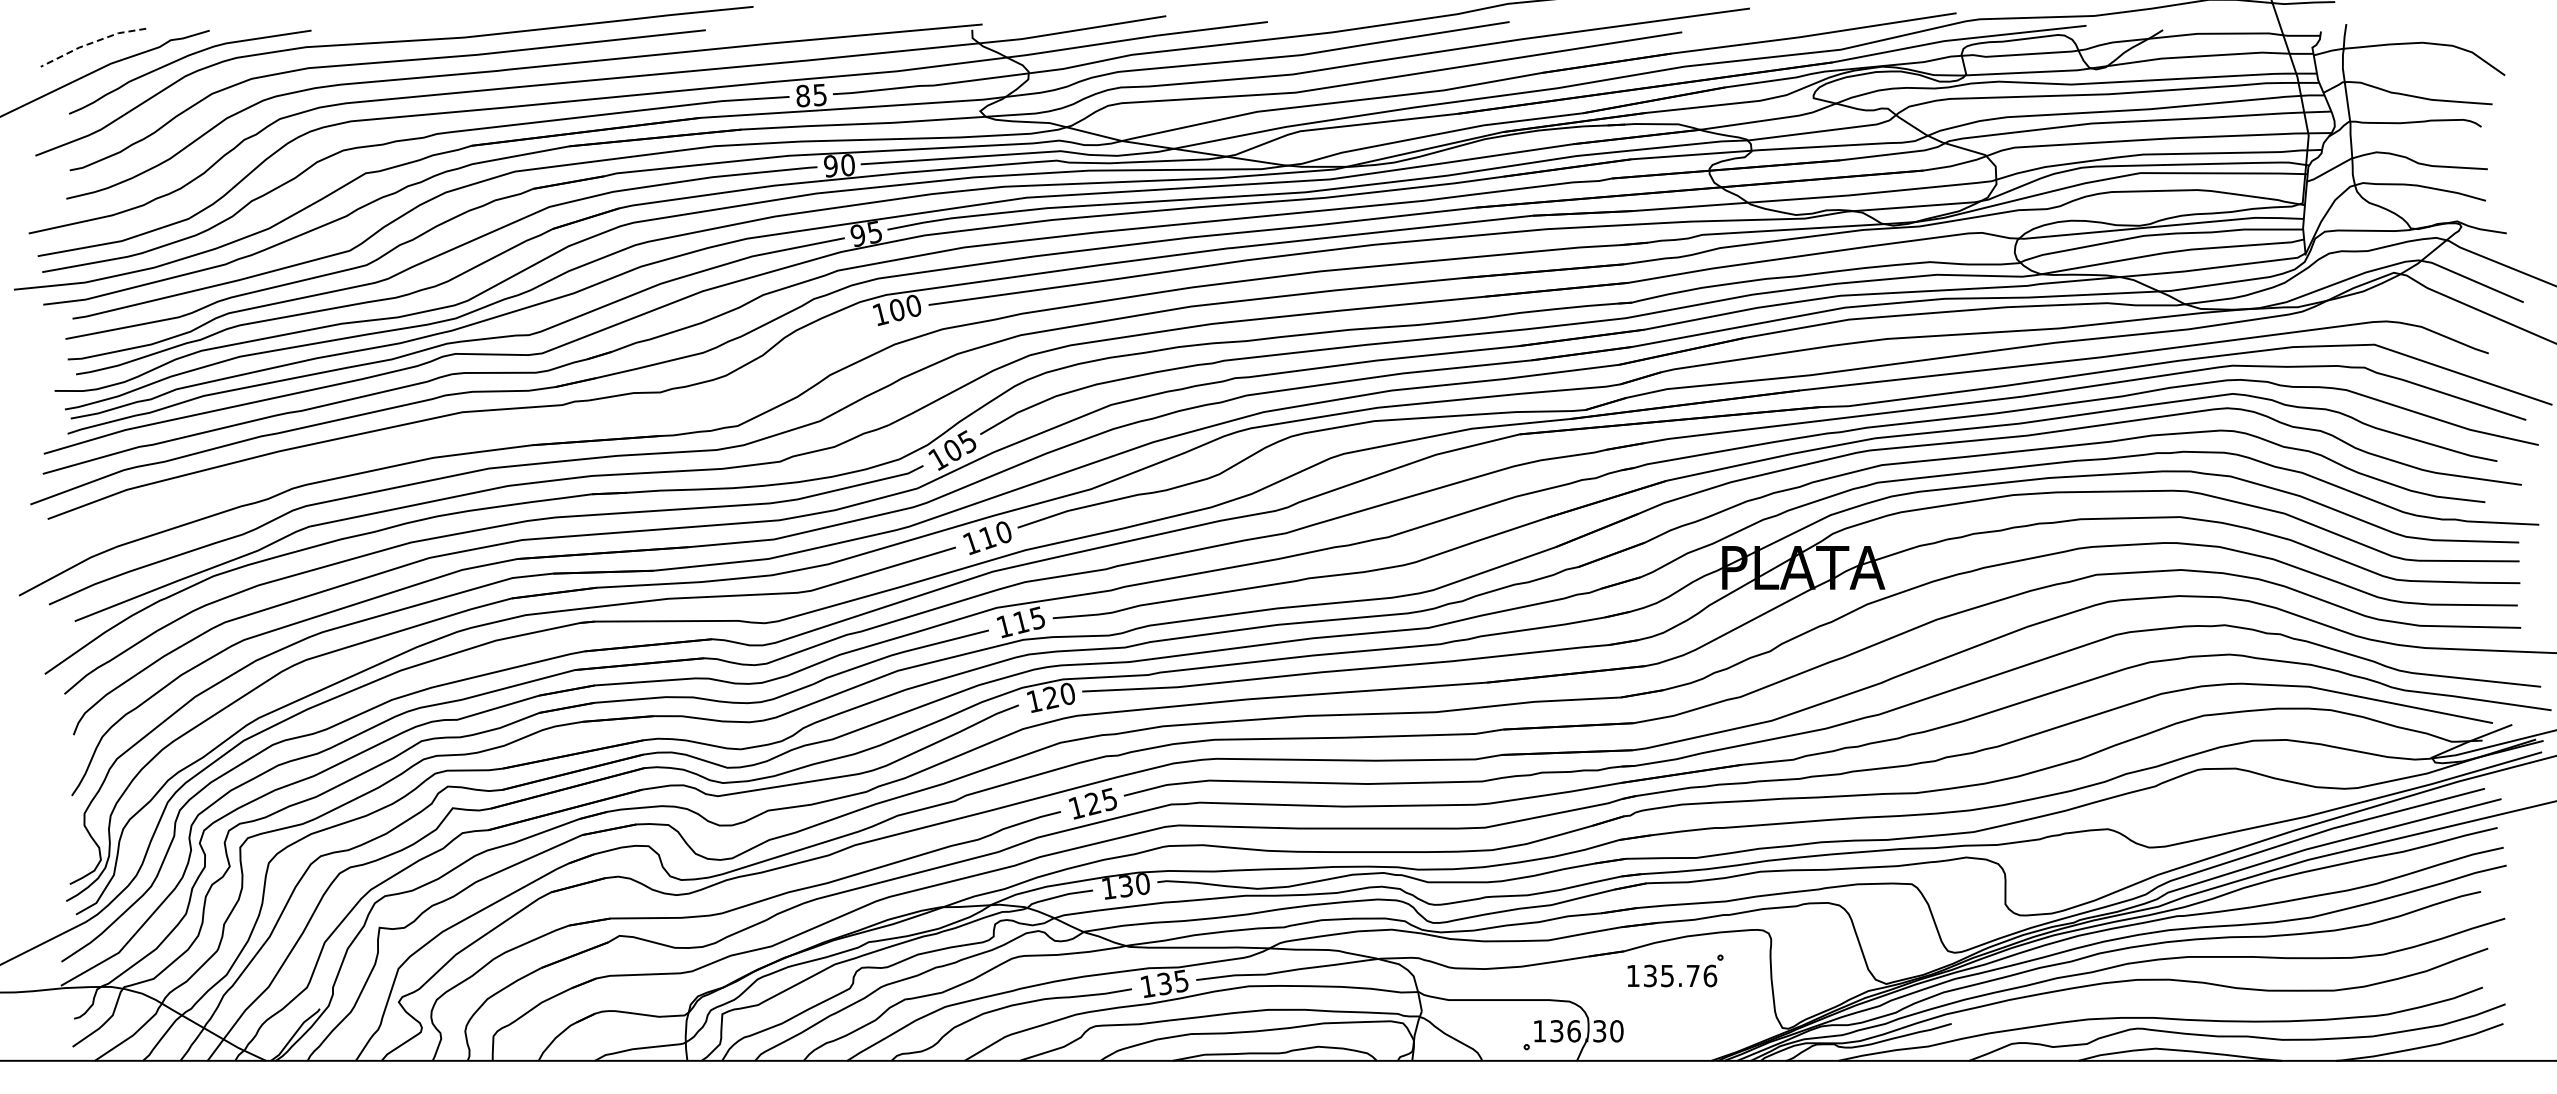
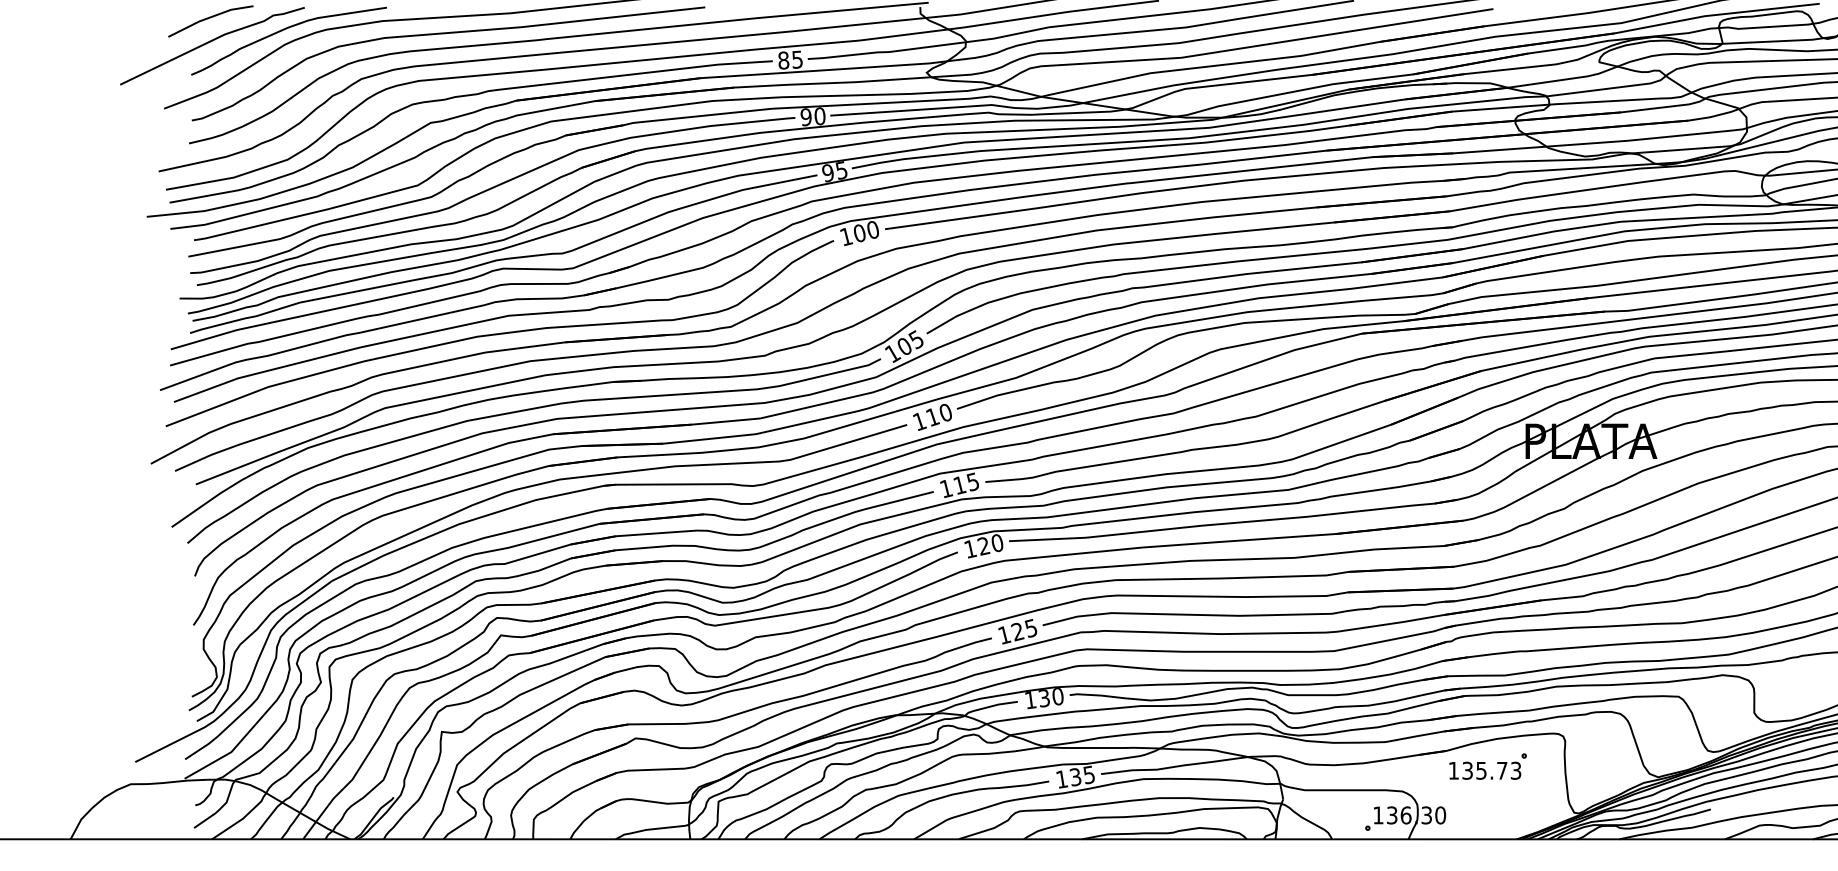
line: (91, 42) -> (209, 17), dashed -> solid
curve: (451, 433) -> (499, 332), added
text: (1710, 975) -> (1516, 770), 135.76 -> 135.73

